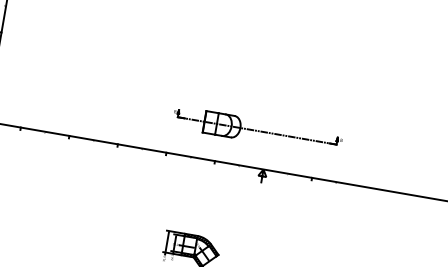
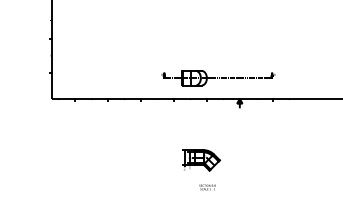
part: (257, 131) -> (218, 78), moved

